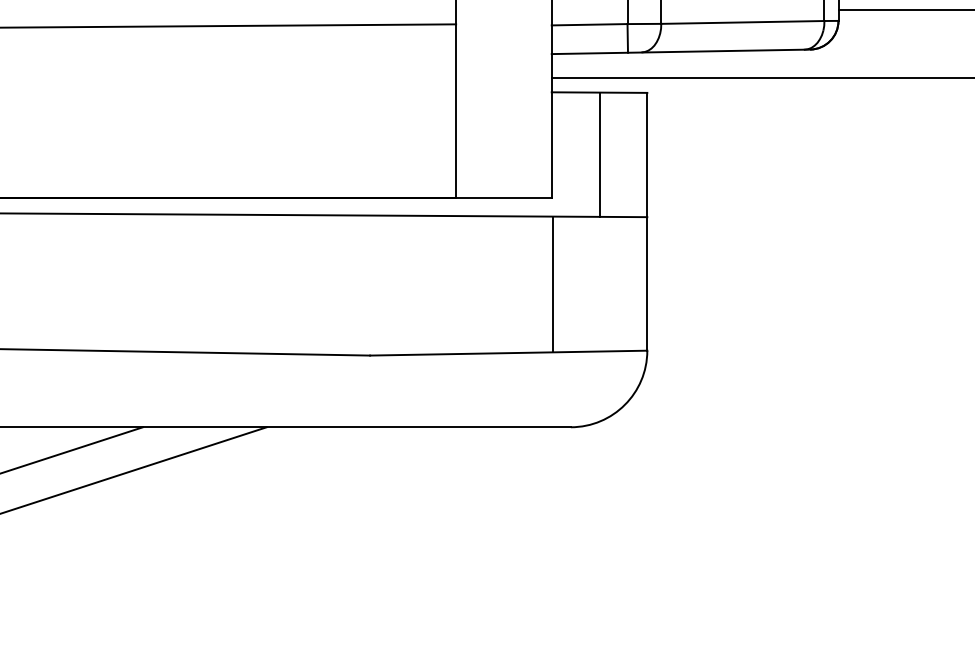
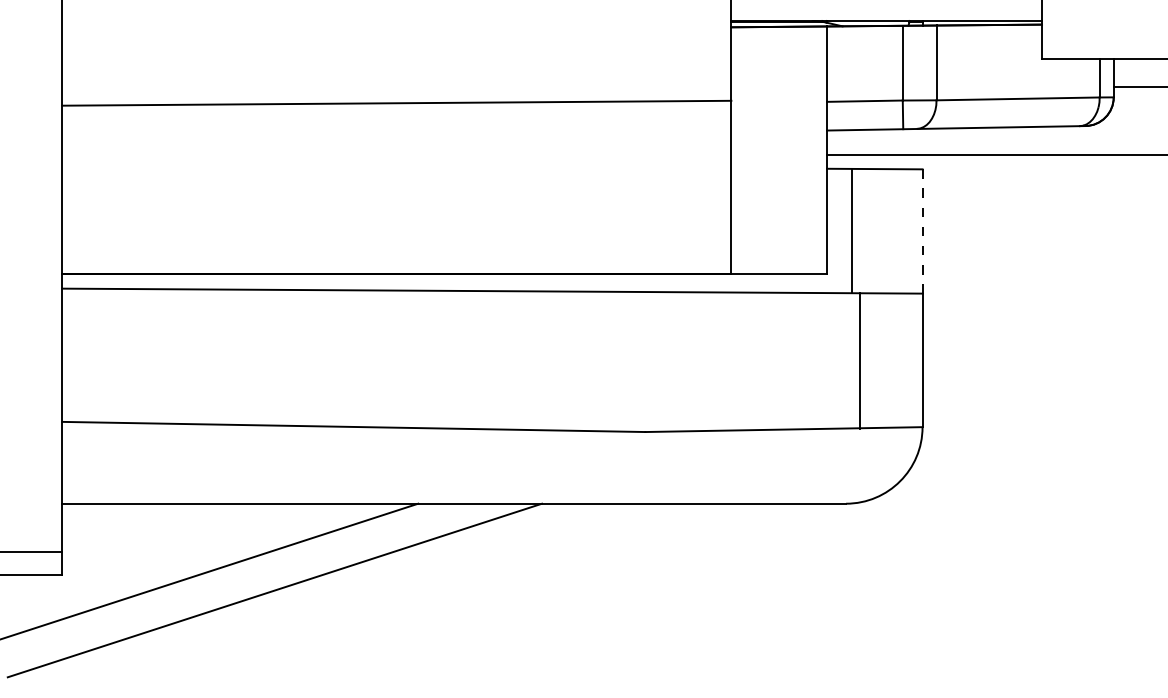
line: (600, 155) -> (852, 231), moved
line: (647, 155) -> (922, 231), solid -> dashed
line: (553, 284) -> (859, 360), moved

